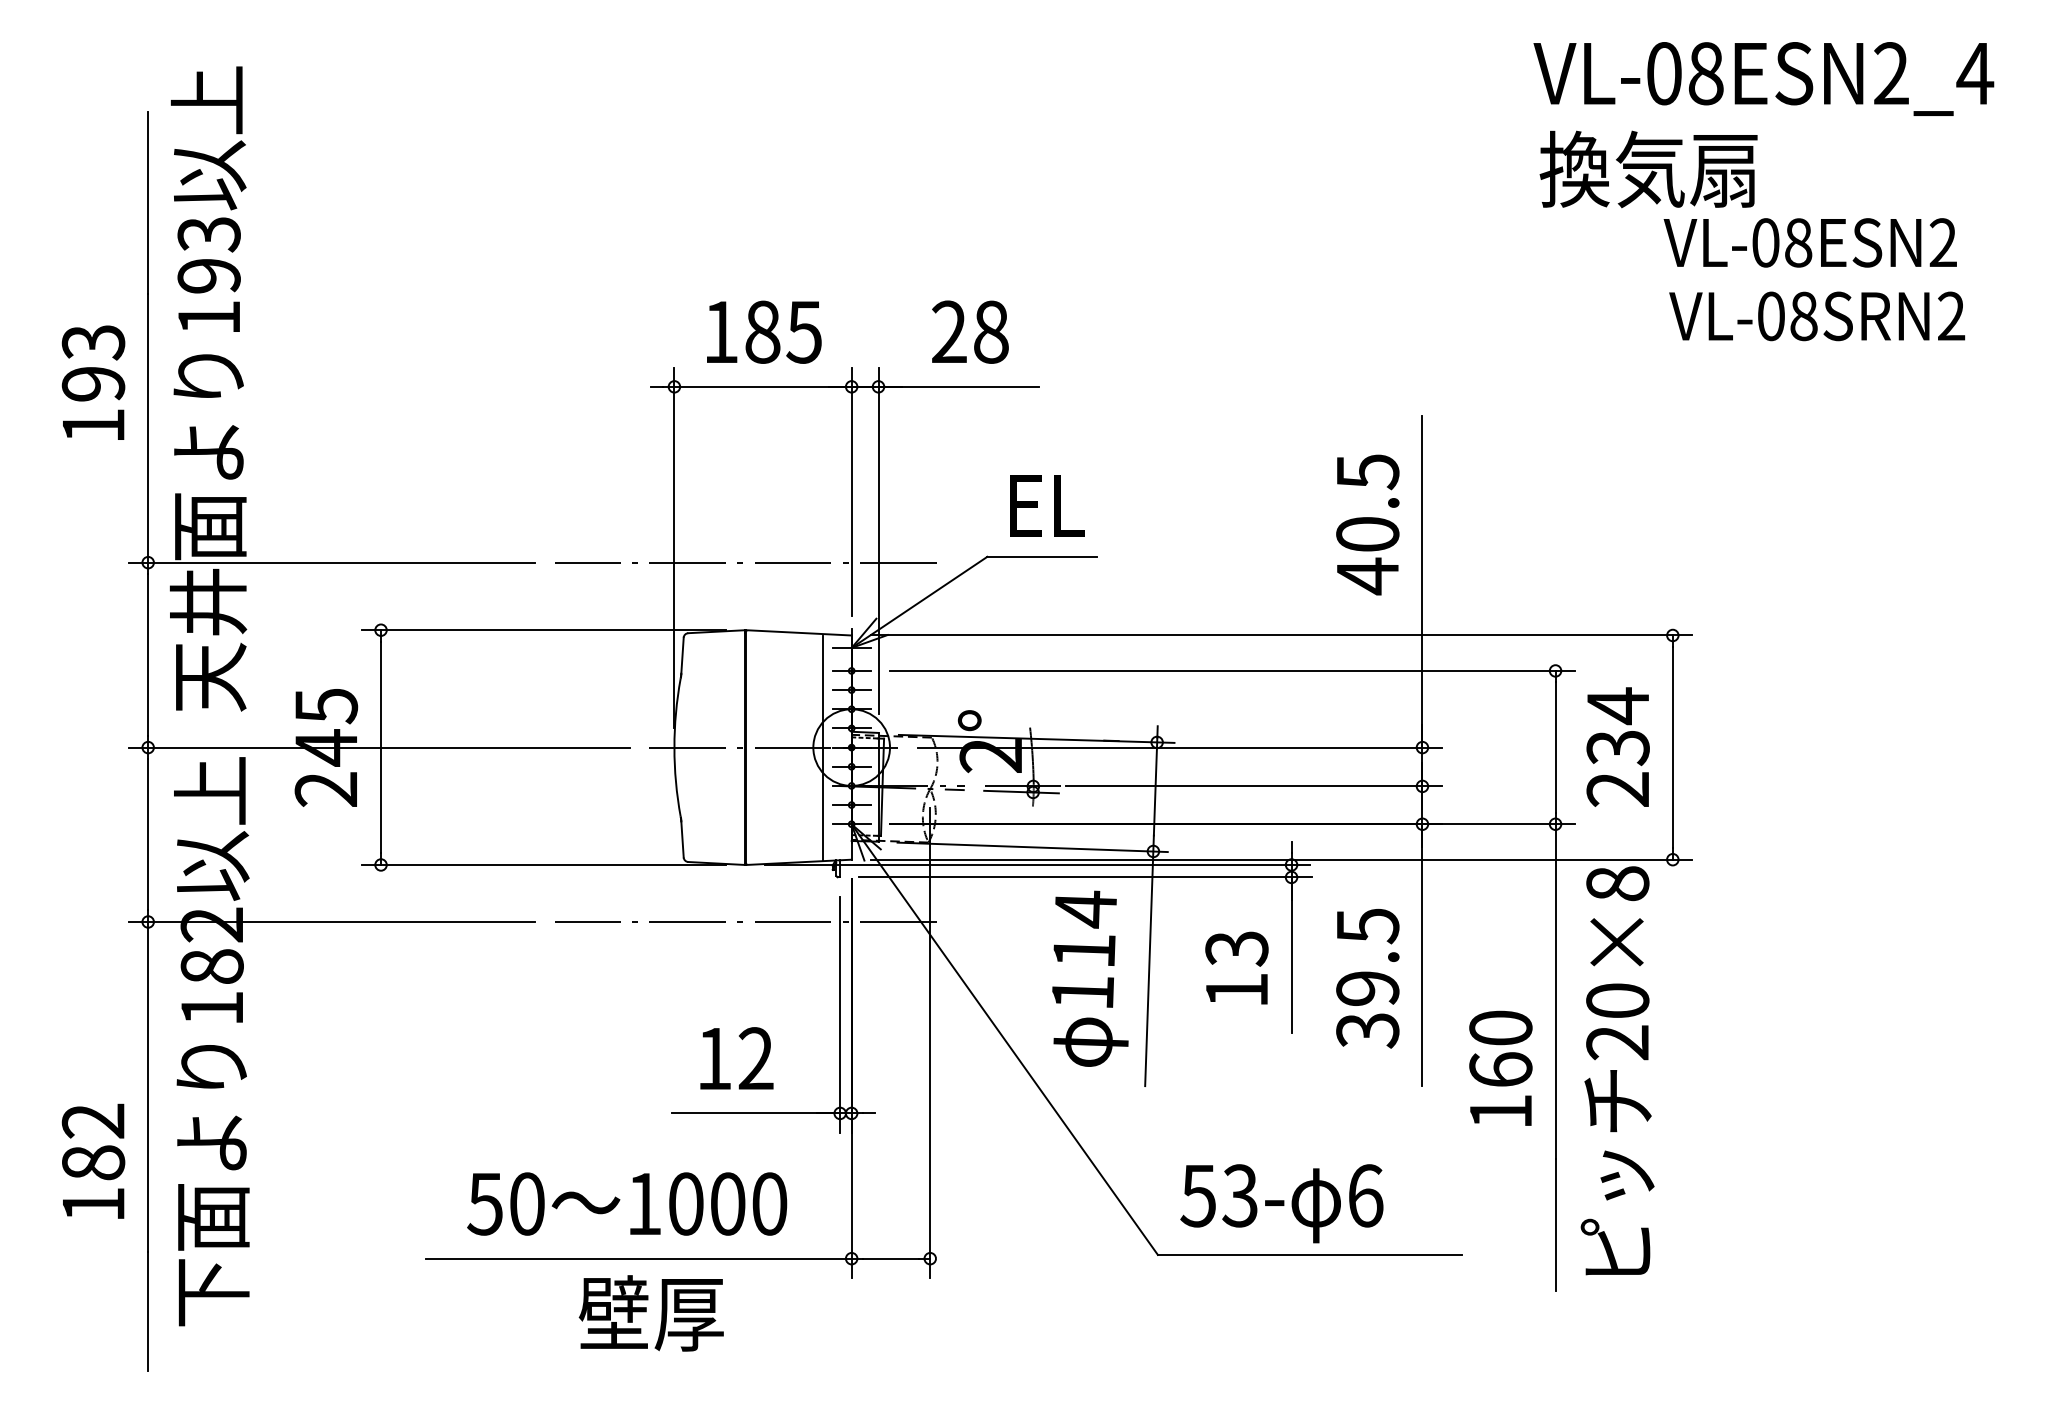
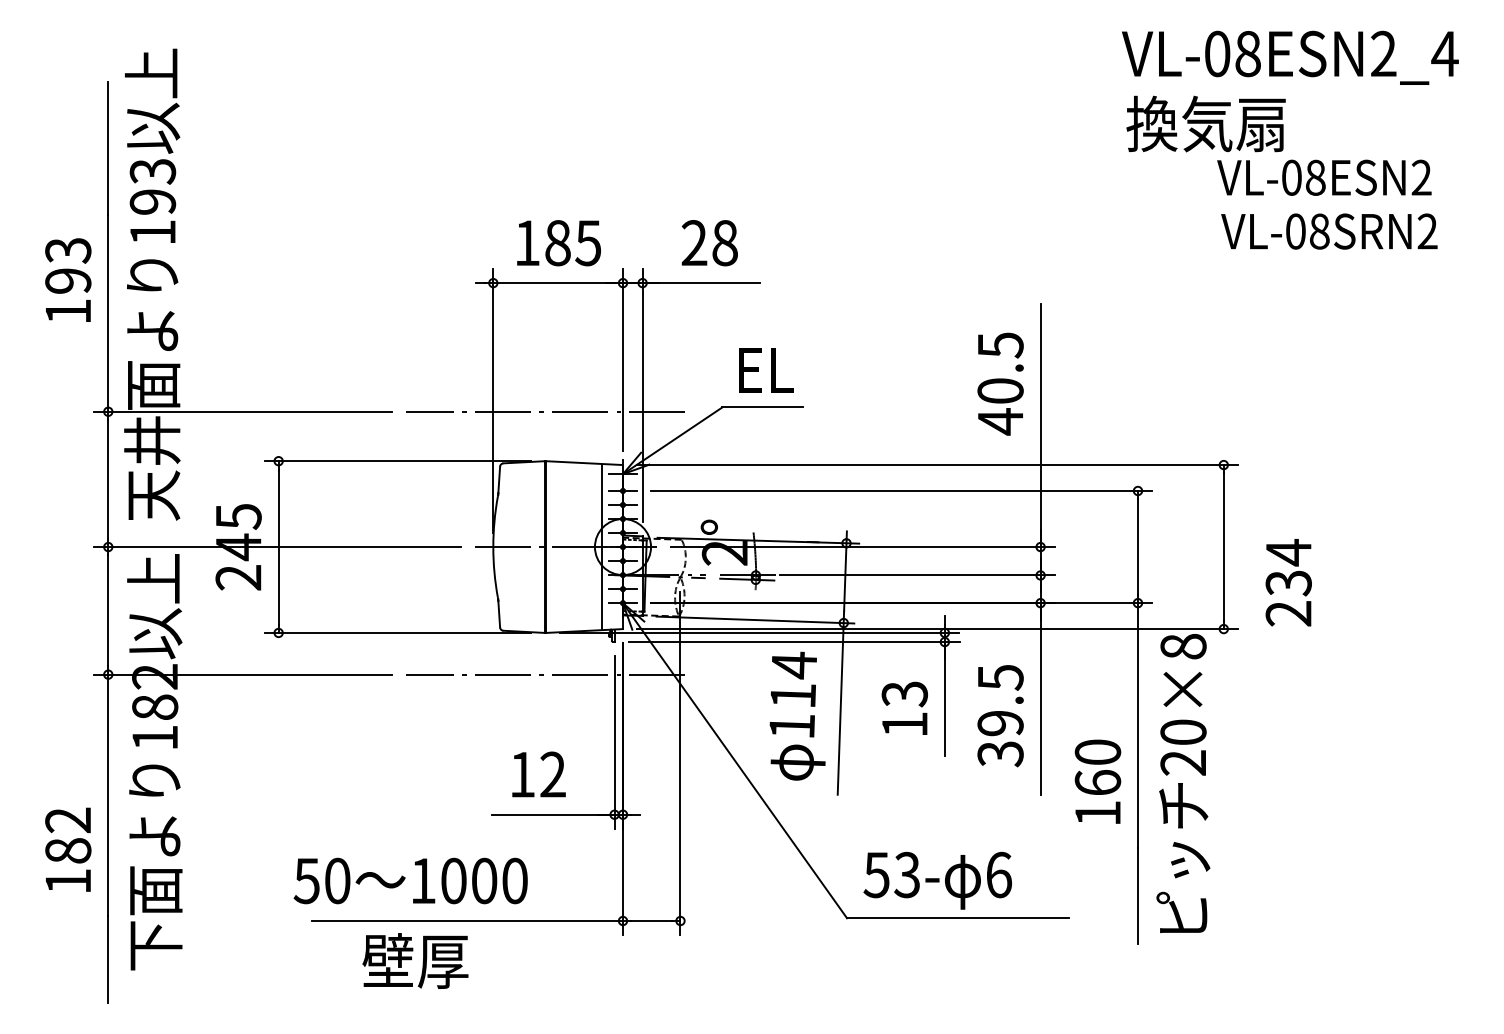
text: (1617, 746) -> (1288, 582), moved
text: (626, 1203) -> (410, 880), moved
text: (651, 1312) -> (415, 960), moved

